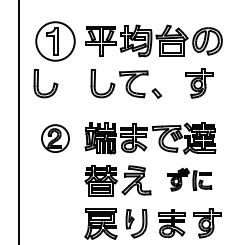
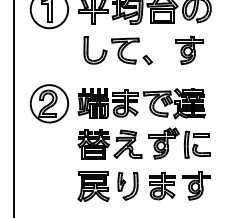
part: (38, 83) -> (32, 50), removed
part: (55, 138) -> (49, 103), size x1.43
part: (189, 179) -> (179, 143), size x1.43

